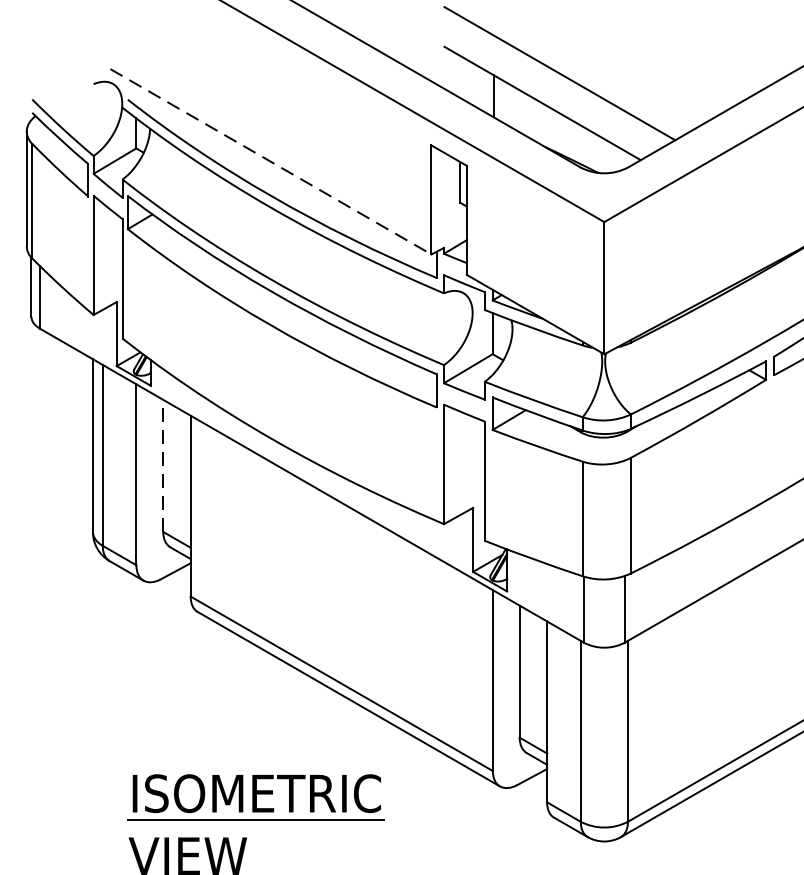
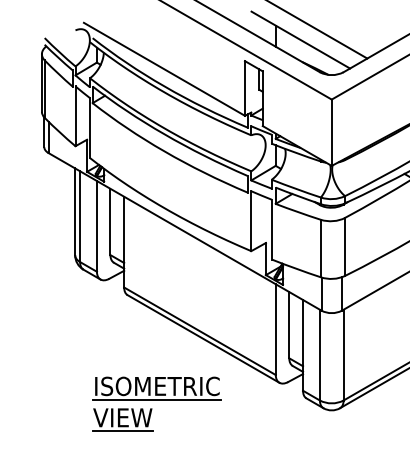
line: (271, 162) -> (164, 69), dashed -> solid
line: (163, 465) -> (110, 221), dashed -> solid

